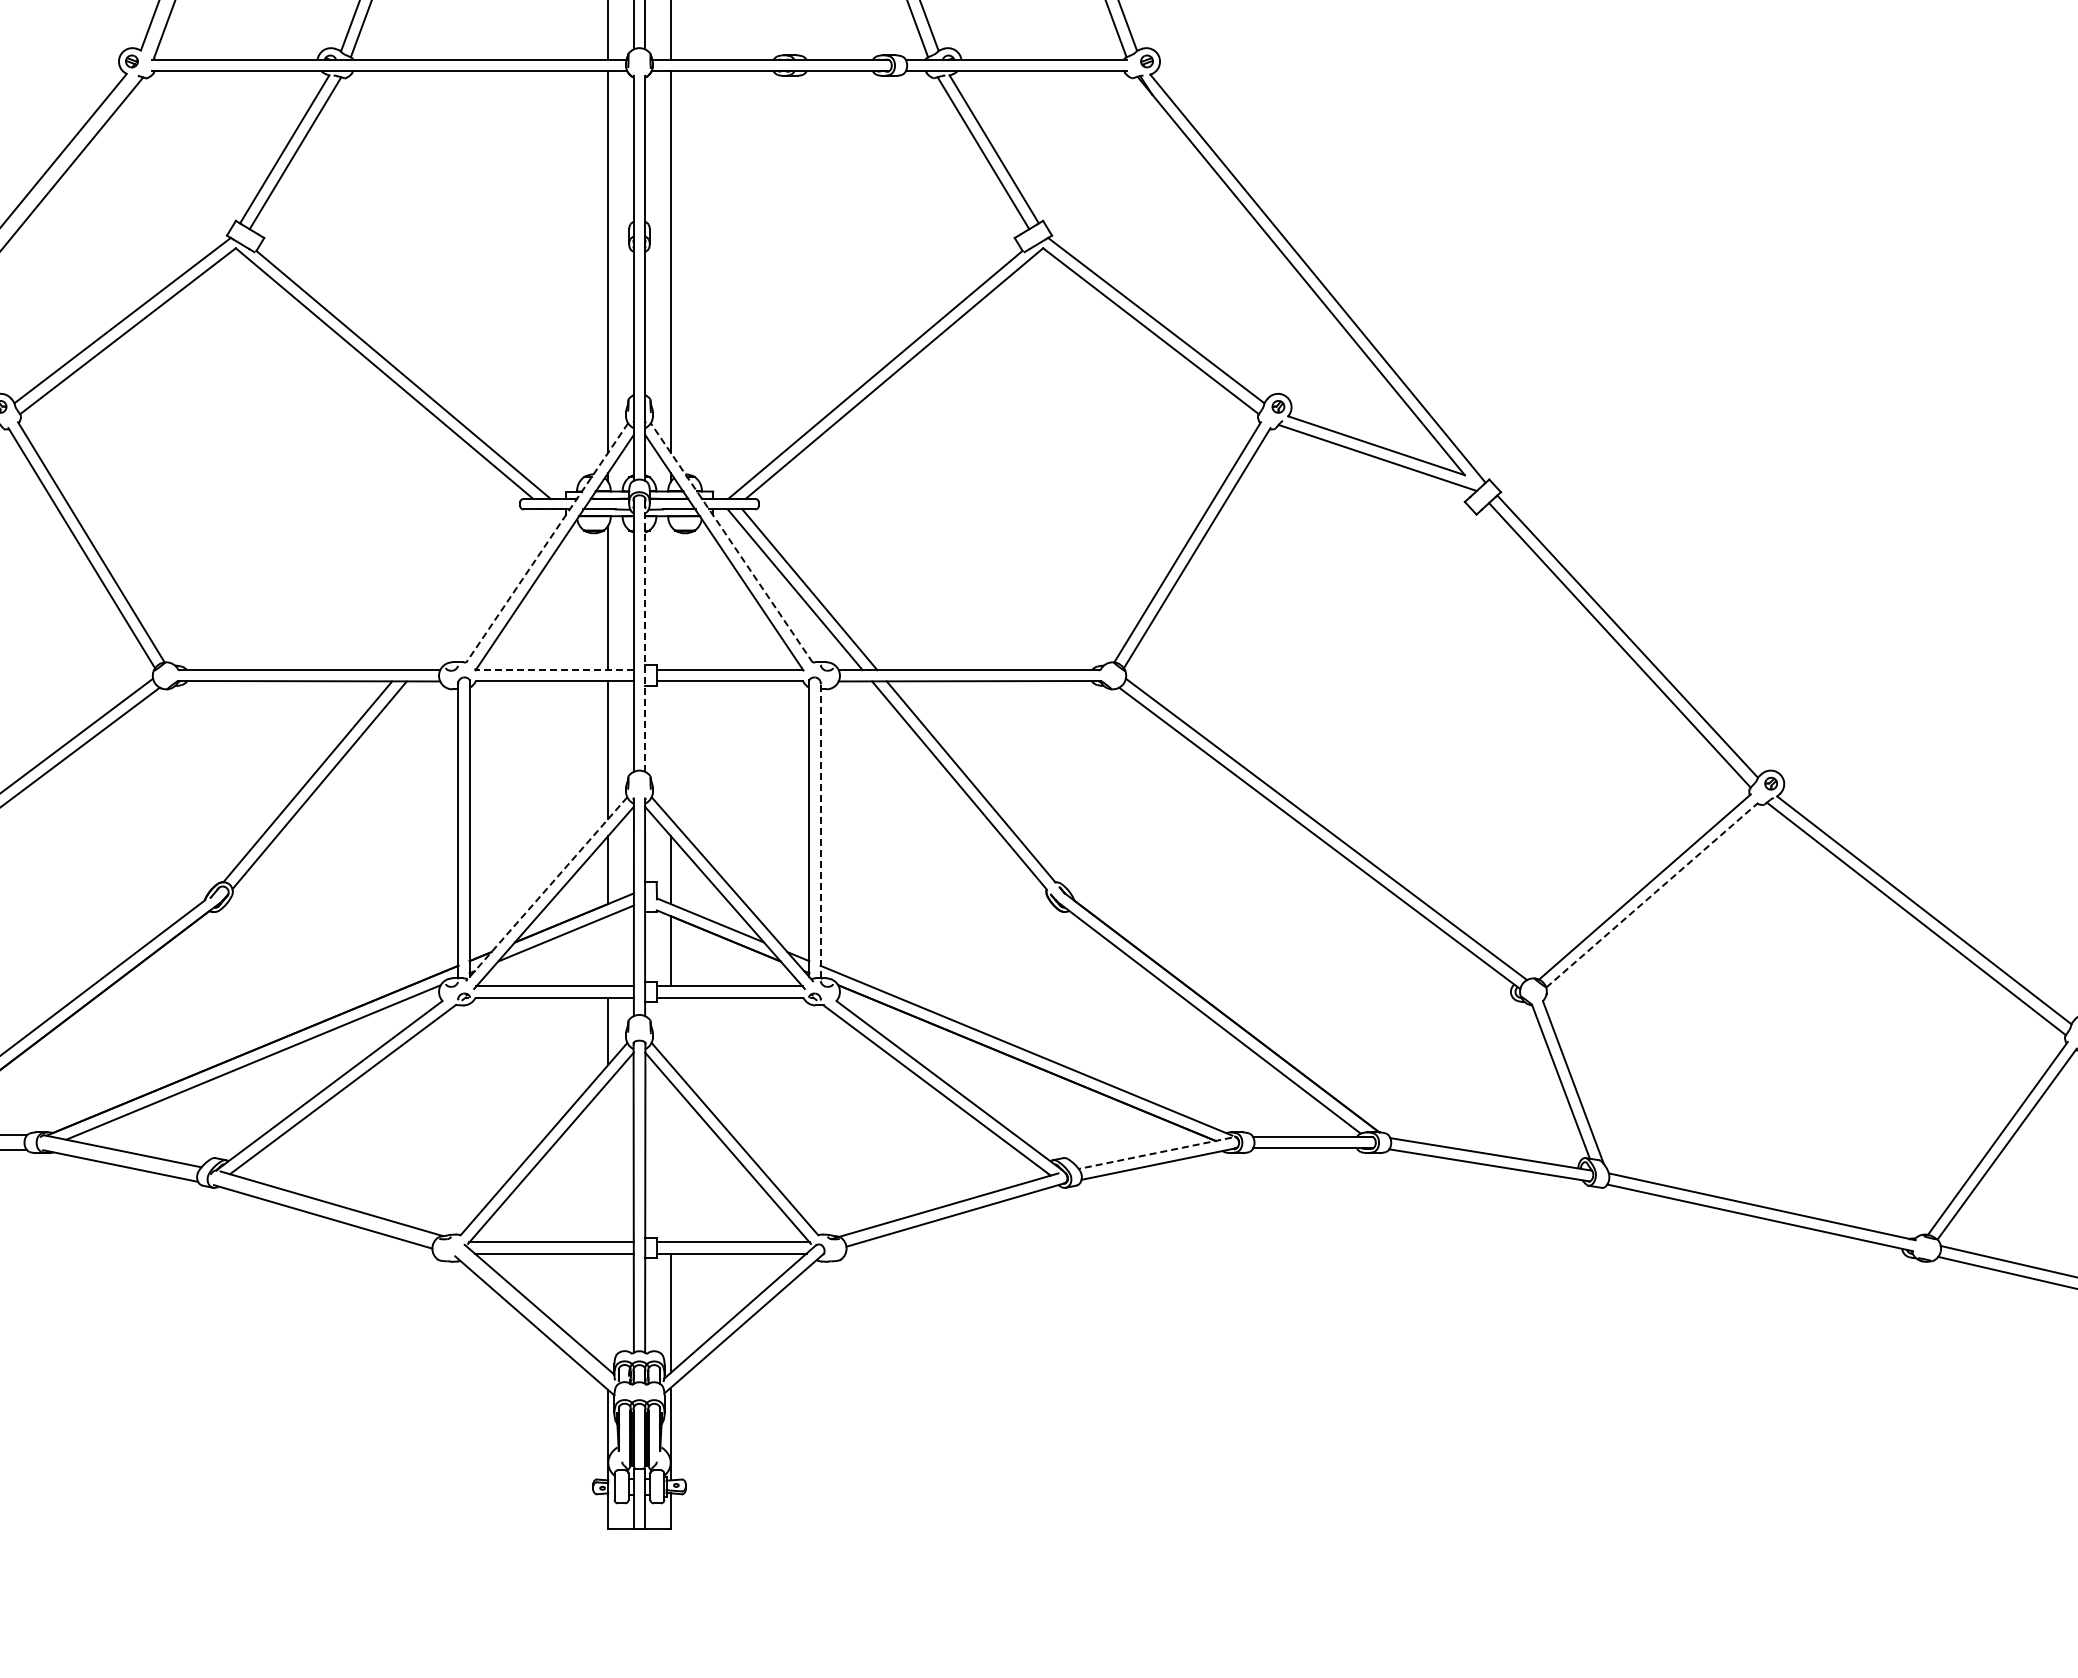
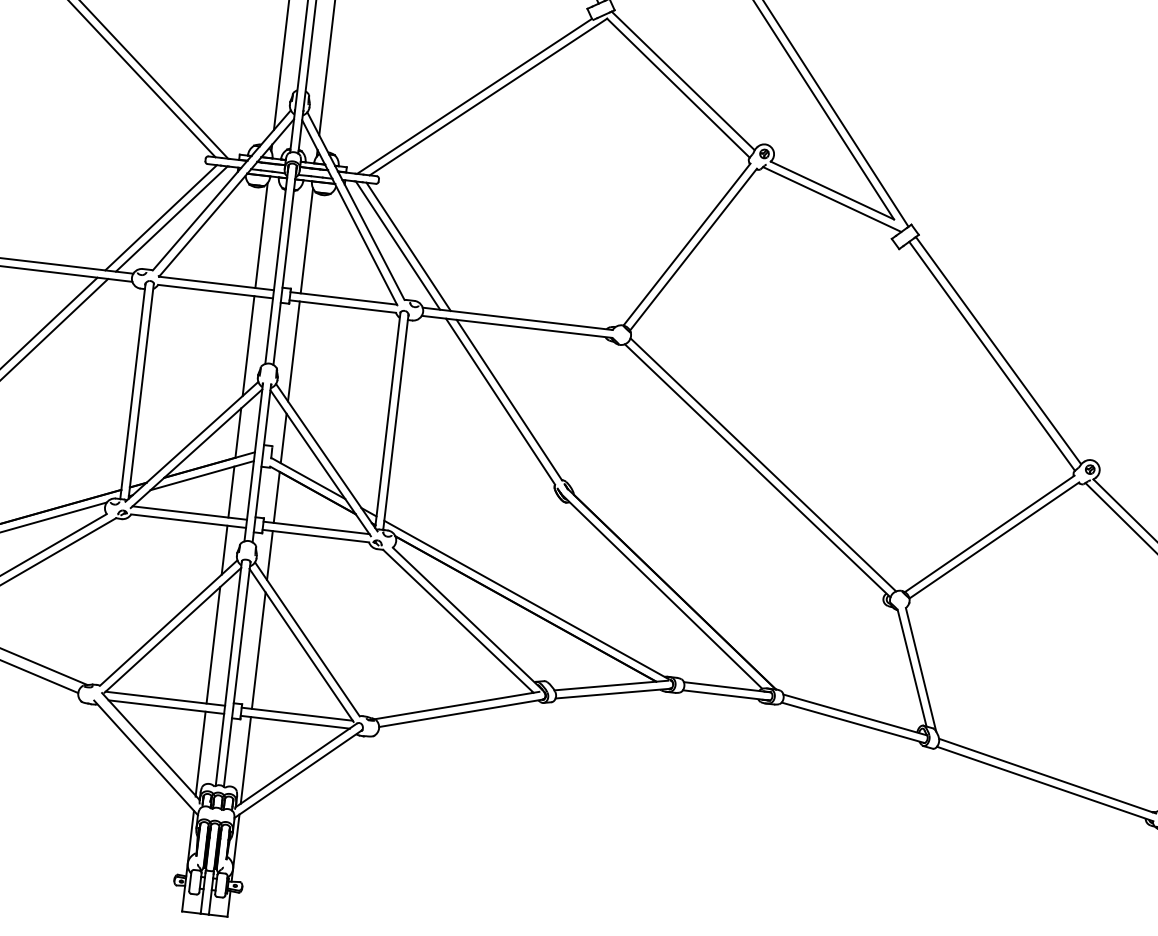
line: (731, 542) -> (355, 205), dashed -> solid
line: (546, 543) -> (221, 190), dashed -> solid
line: (468, 589) -> (160, 217), added
line: (483, 589) -> (171, 218), added
line: (670, 597) -> (306, 240), added
line: (645, 634) -> (285, 265), dashed -> solid
line: (554, 670) -> (216, 283), dashed -> solid
line: (670, 750) -> (293, 351), added
line: (820, 829) -> (395, 421), dashed -> solid
line: (546, 889) -> (191, 442), dashed -> solid
line: (1652, 895) -> (994, 540), dashed -> solid
line: (608, 951) -> (231, 492), added
line: (670, 1030) -> (269, 554), added
line: (1154, 1153) -> (610, 685), dashed -> solid
line: (608, 1162) -> (213, 645), added
line: (670, 1162) -> (258, 650), added
line: (608, 1311) -> (200, 753), added

